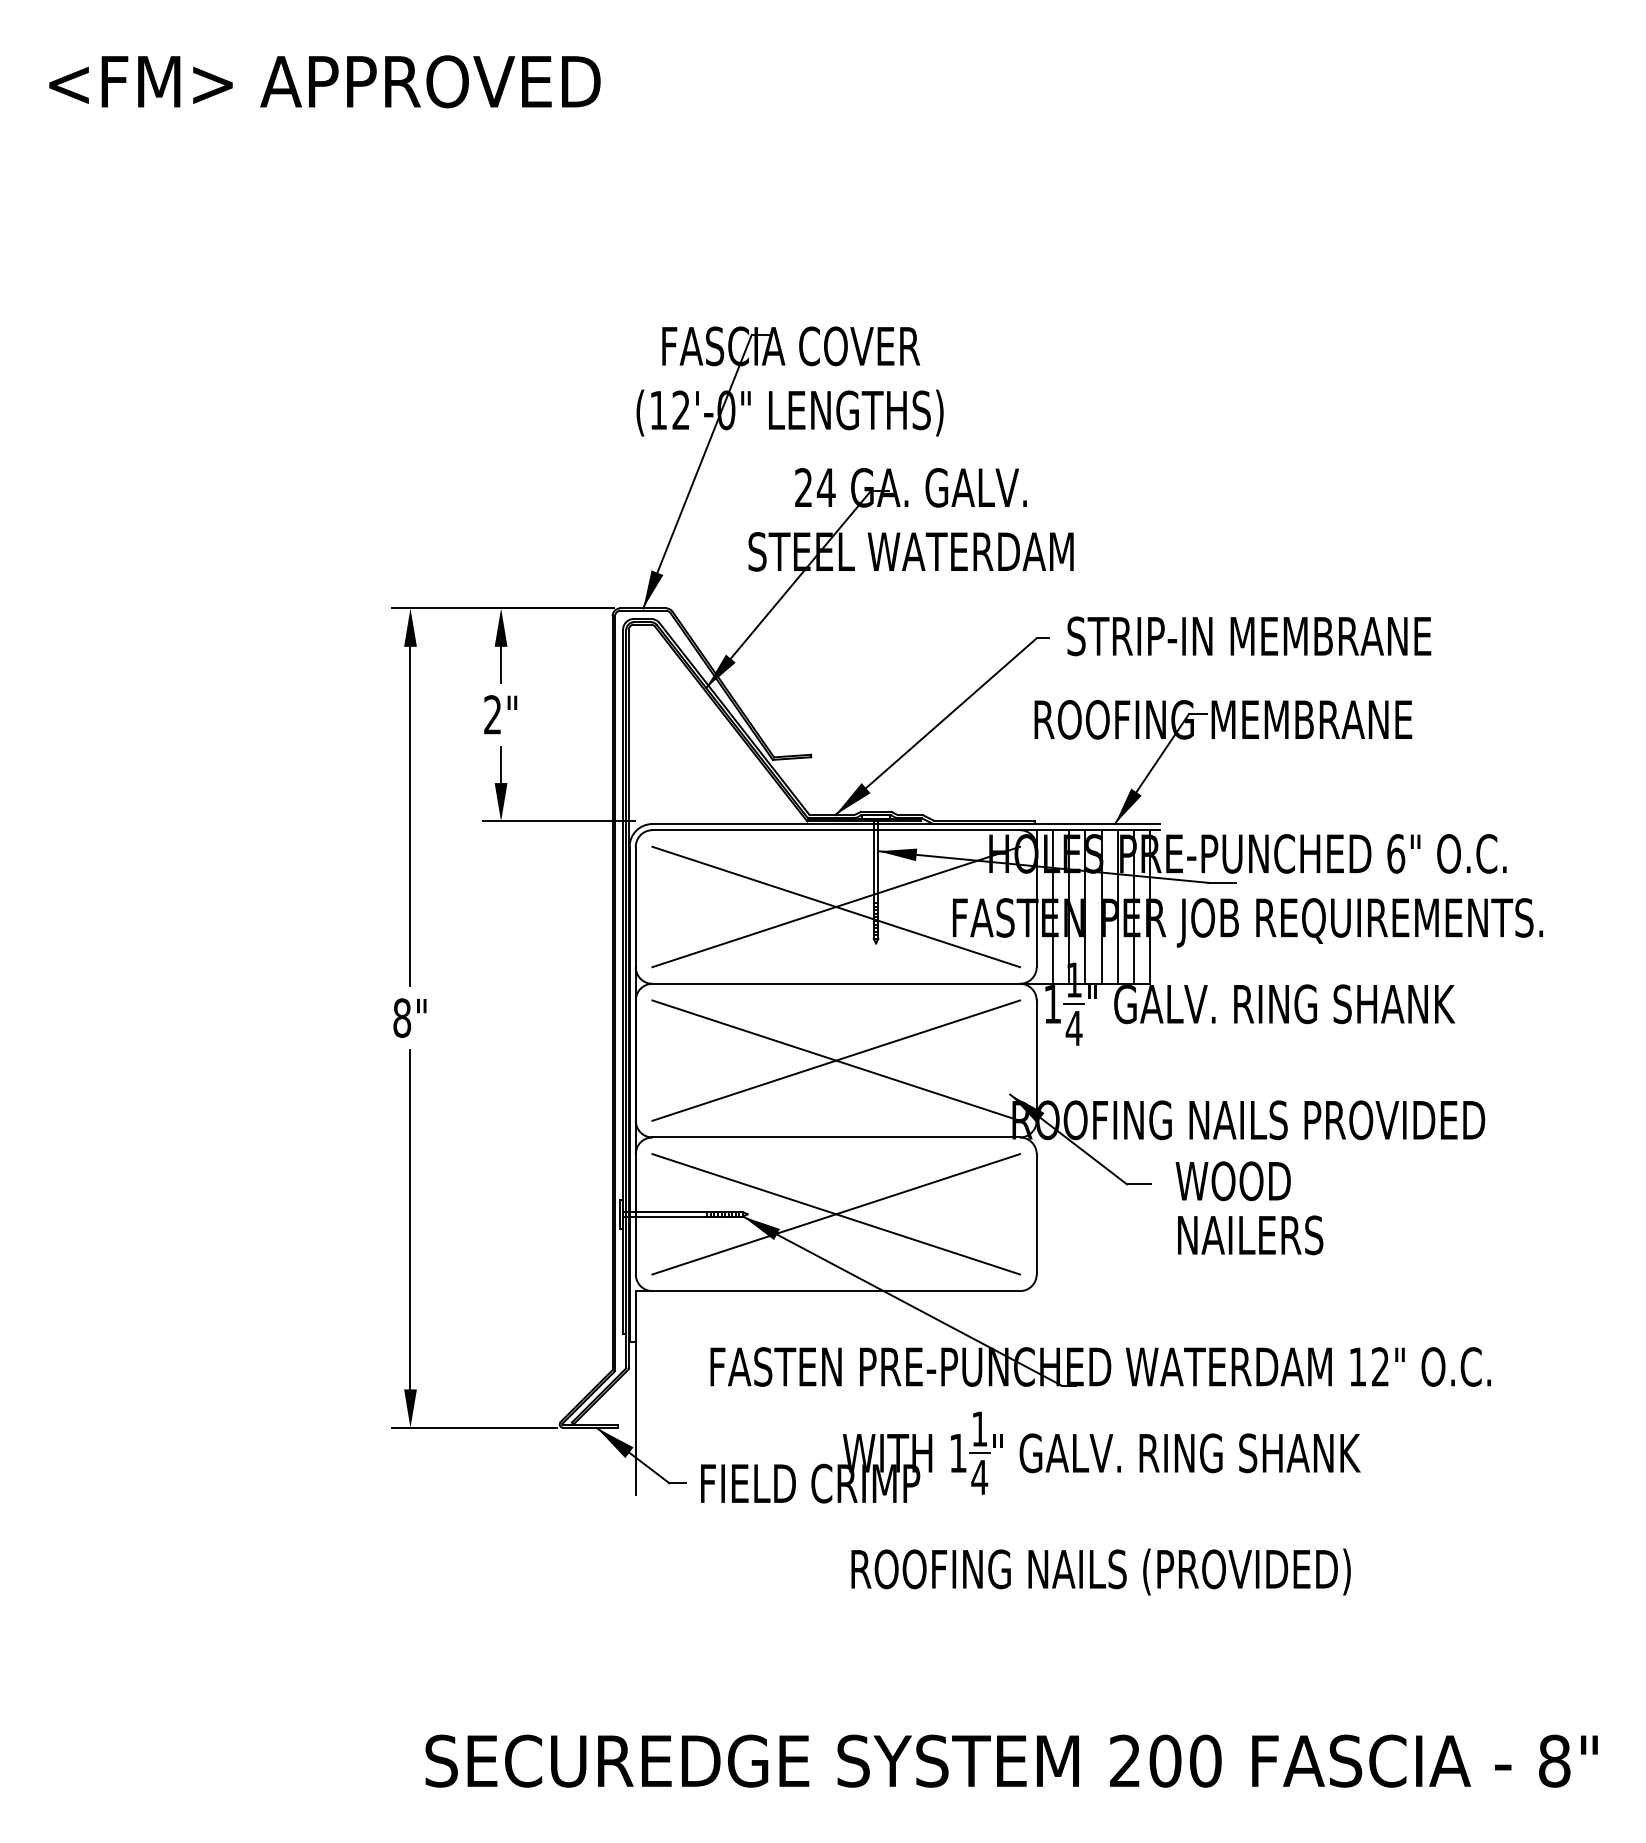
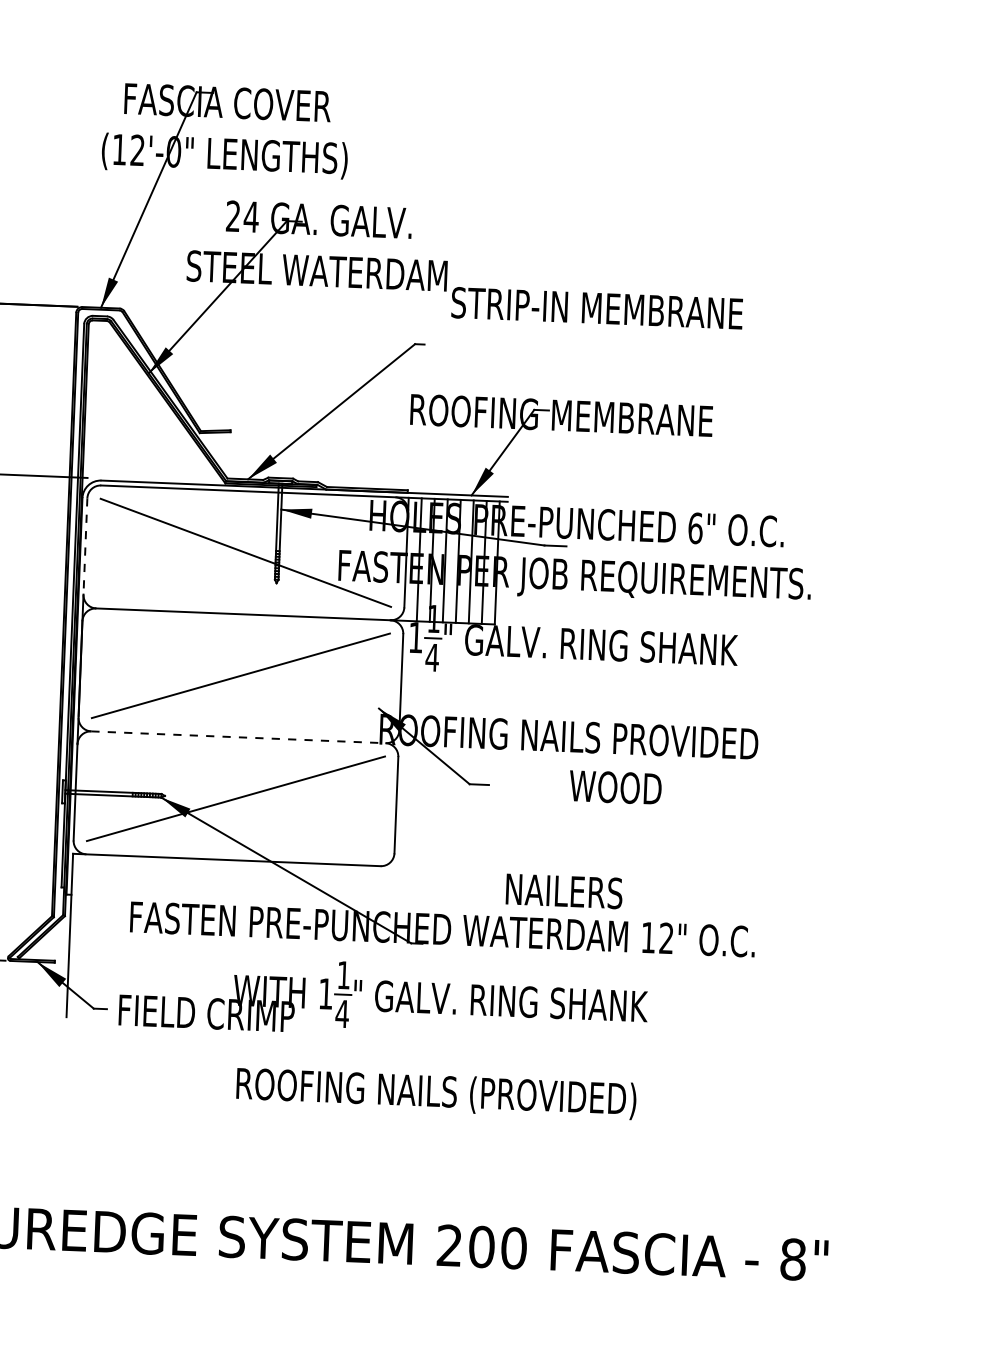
text: (1249, 636) -> (597, 308), moved
line: (836, 906) -> (246, 552), removed
line: (635, 907) -> (85, 546), solid -> dashed
line: (836, 1060) -> (241, 675), removed
line: (836, 1137) -> (238, 737), solid -> dashed
text: (1232, 1181) -> (614, 787), moved
line: (836, 1214) -> (236, 798), removed
text: (1250, 1235) -> (564, 891), moved

